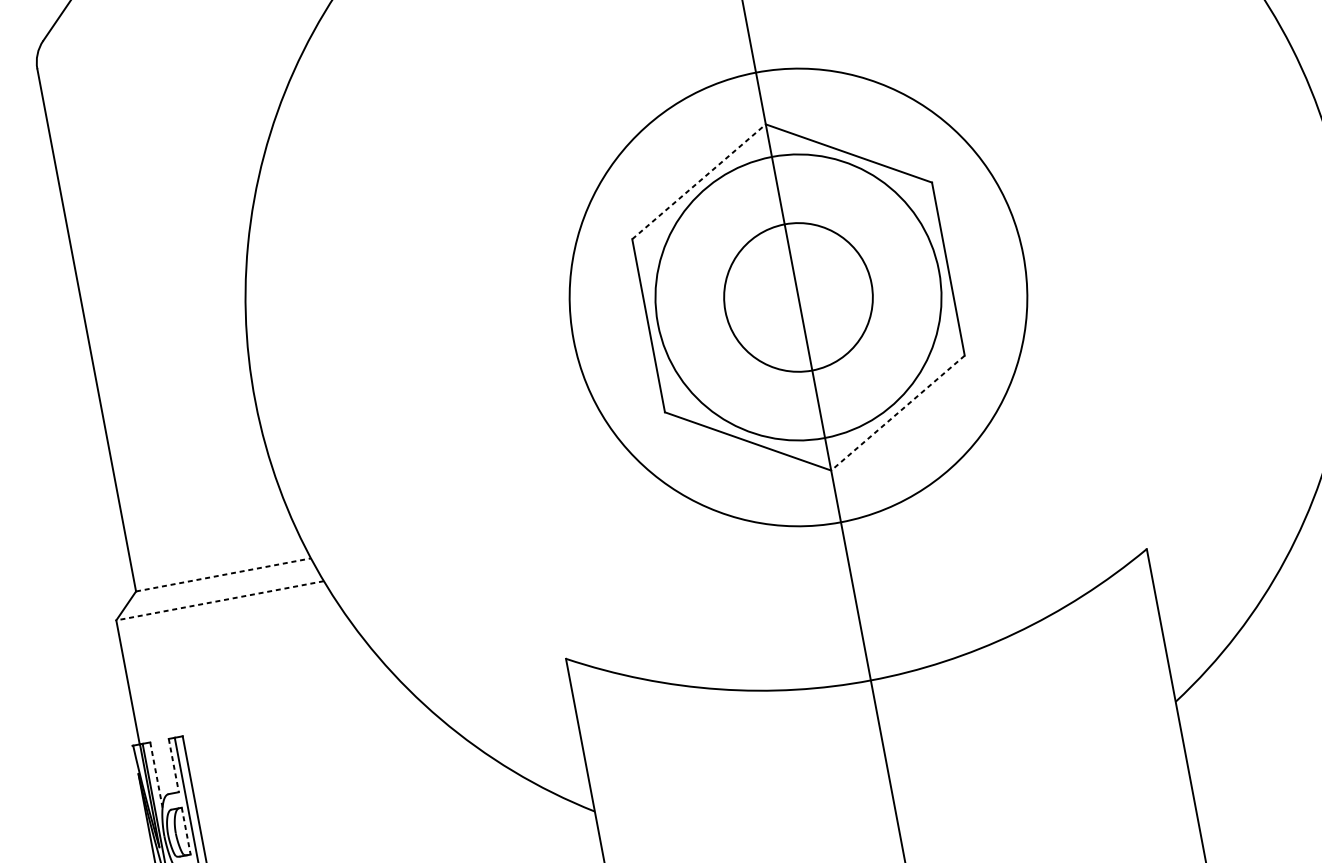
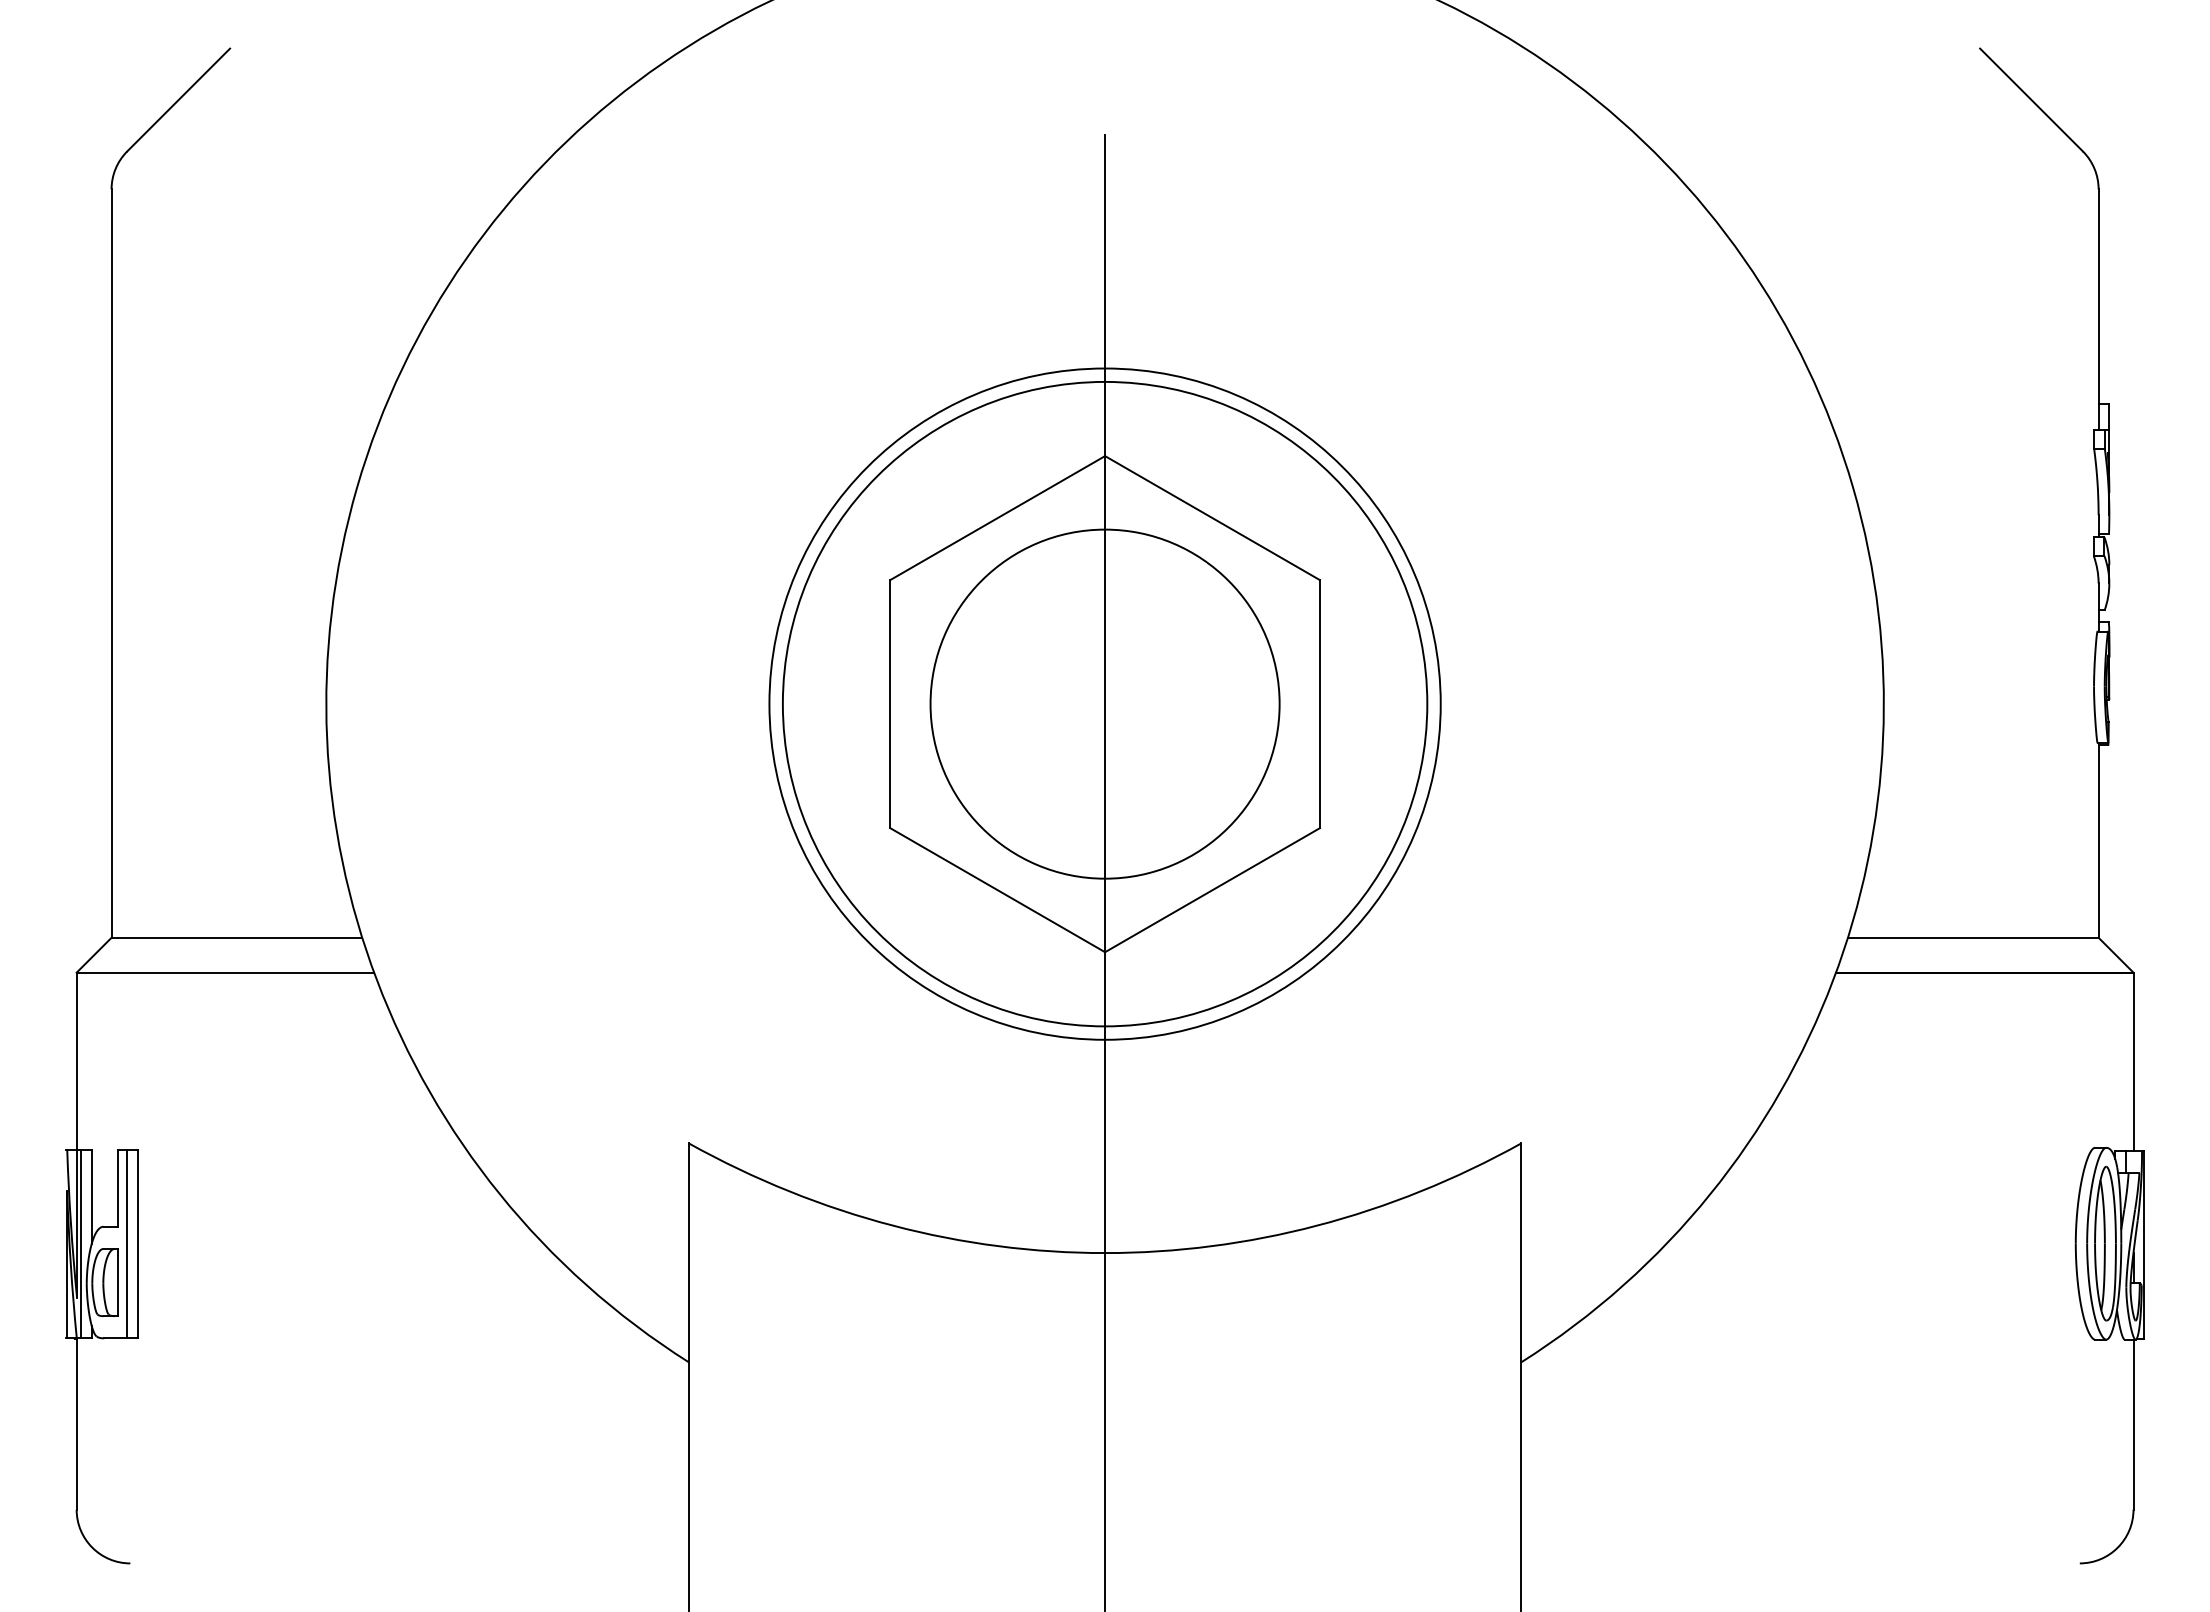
line: (699, 181) -> (998, 517), dashed -> solid
circle: (798, 297) -> (1104, 703), size x1.67
circle: (798, 297) -> (1104, 703), size x1.67
line: (898, 413) -> (1212, 890), dashed -> solid
line: (223, 574) -> (237, 937), dashed -> solid
line: (220, 600) -> (225, 972), dashed -> solid
line: (174, 766) -> (118, 1189), dashed -> solid
line: (156, 775) -> (91, 1197), dashed -> solid
line: (186, 831) -> (118, 1282), dashed -> solid

